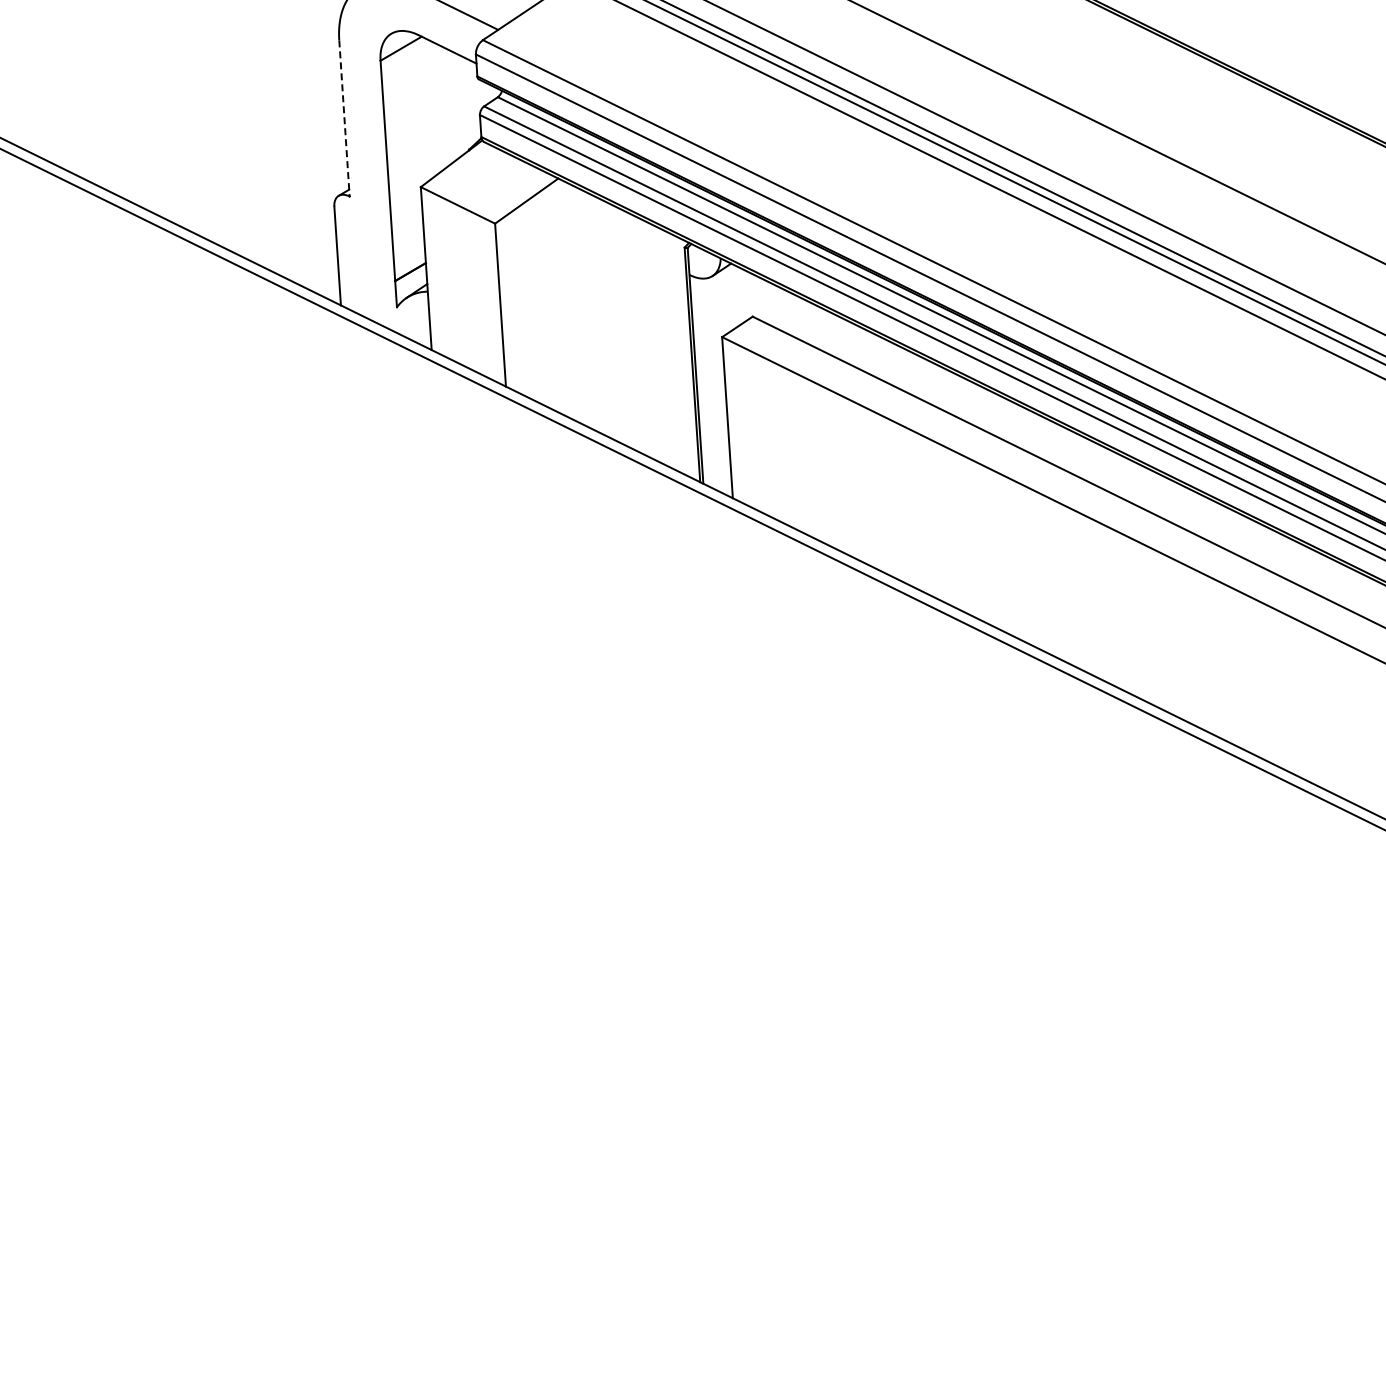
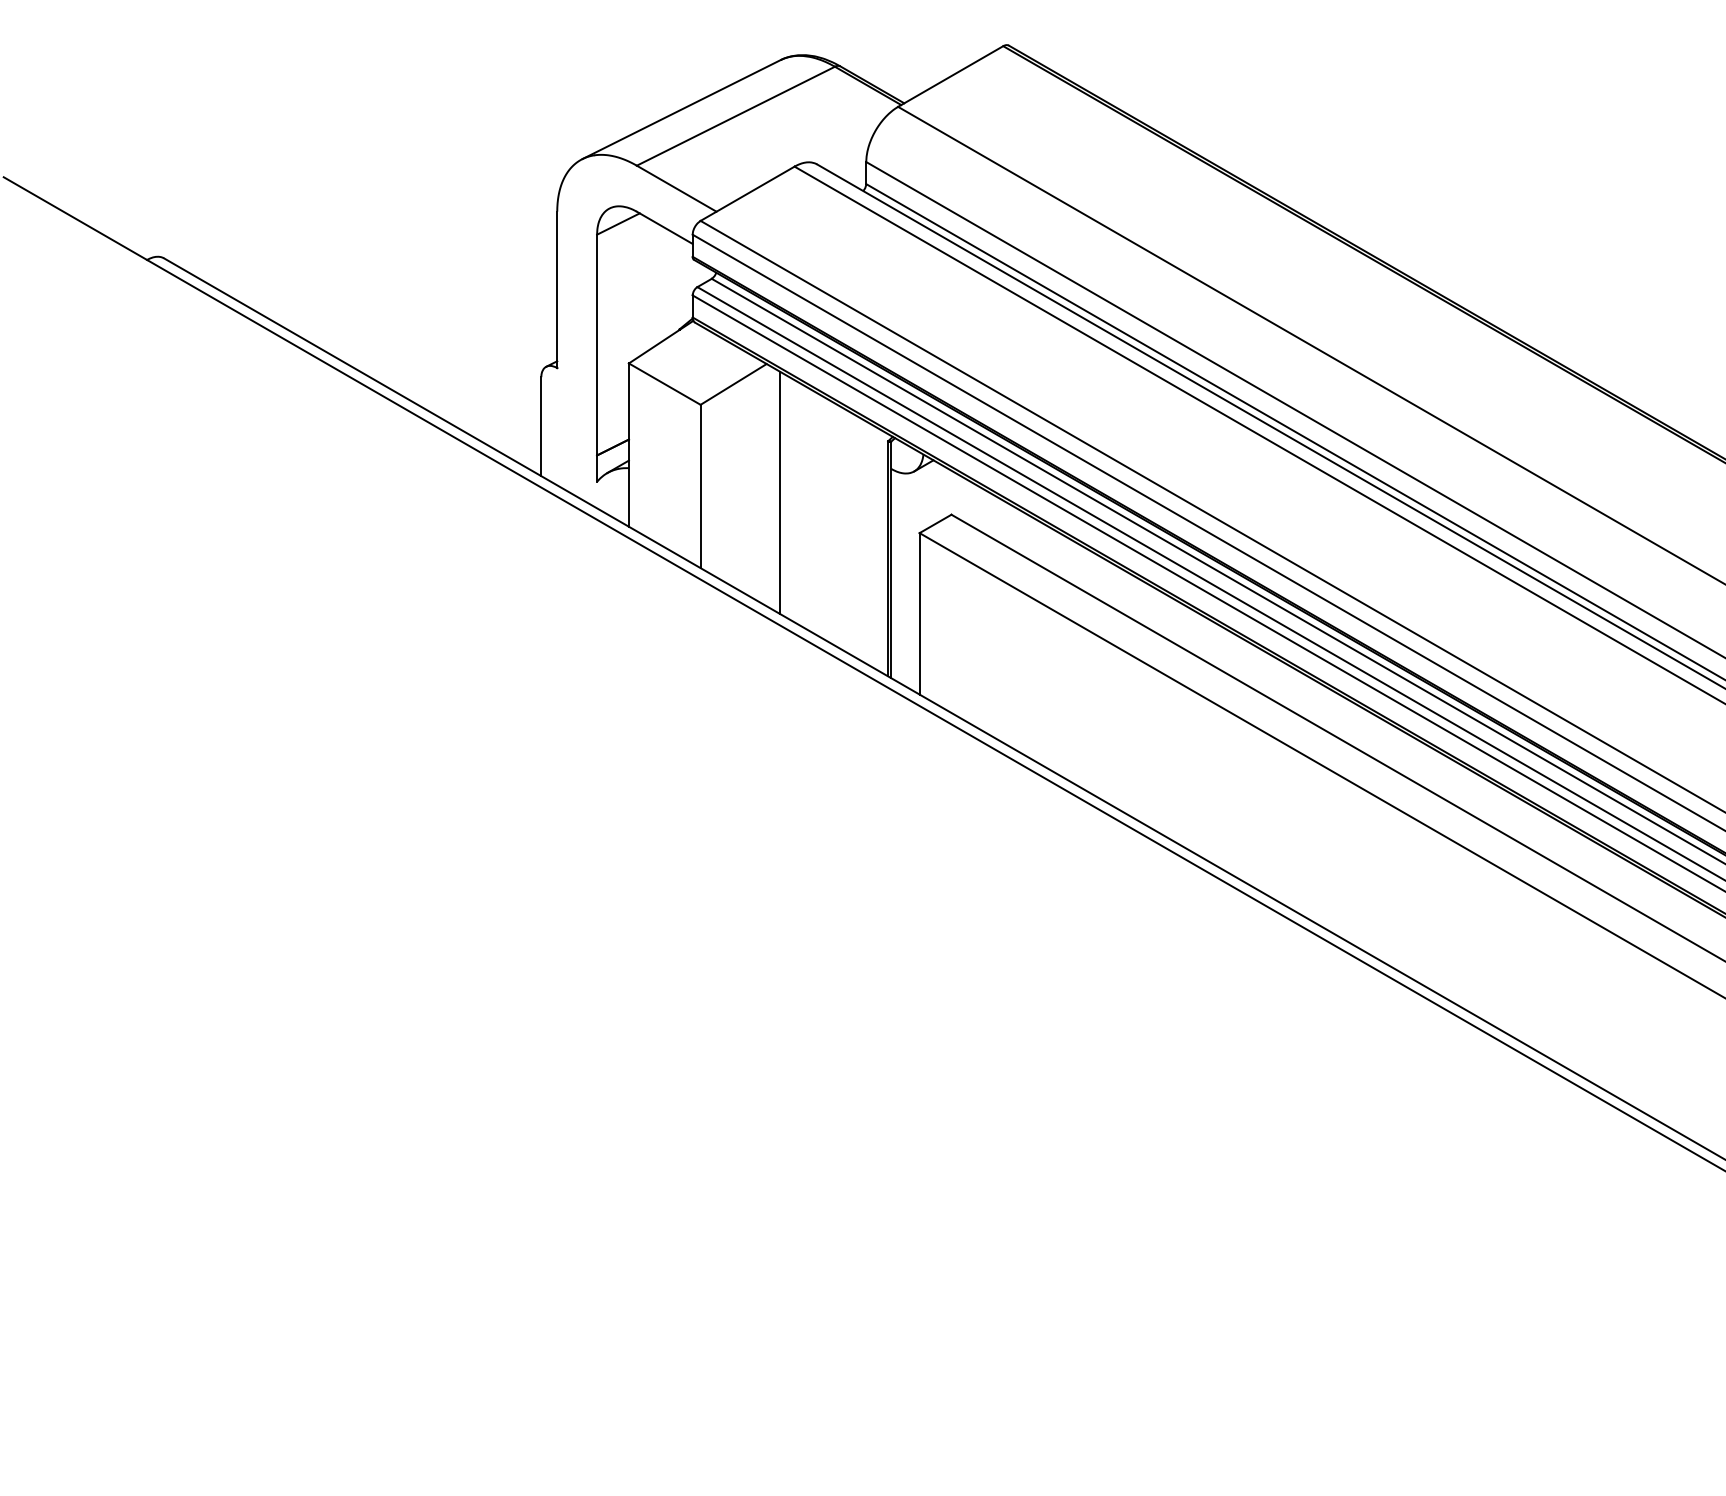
line: (344, 119) -> (557, 290), dashed -> solid
line: (580, 305) -> (780, 492), added

